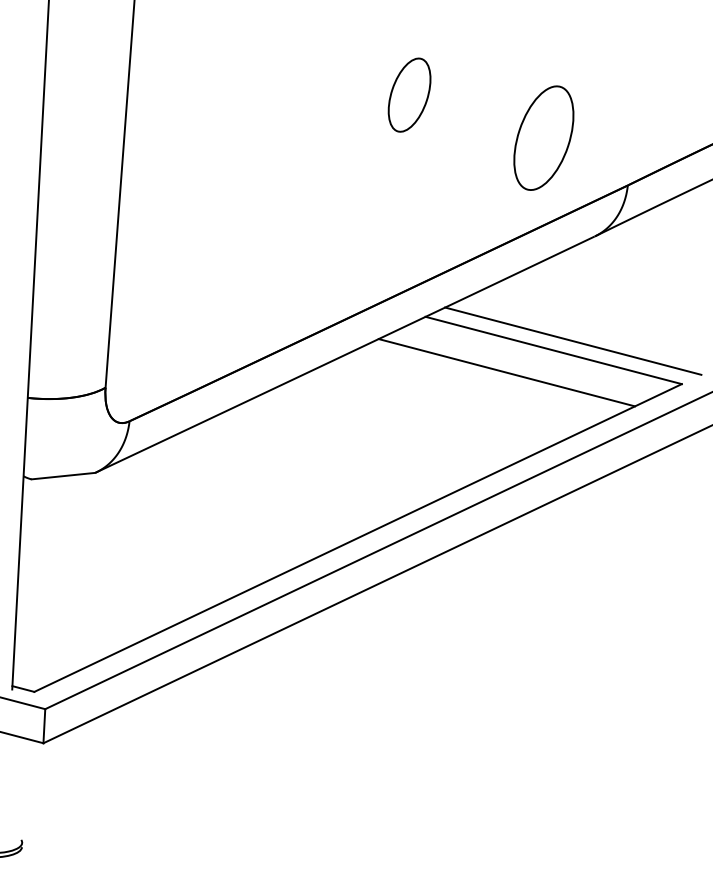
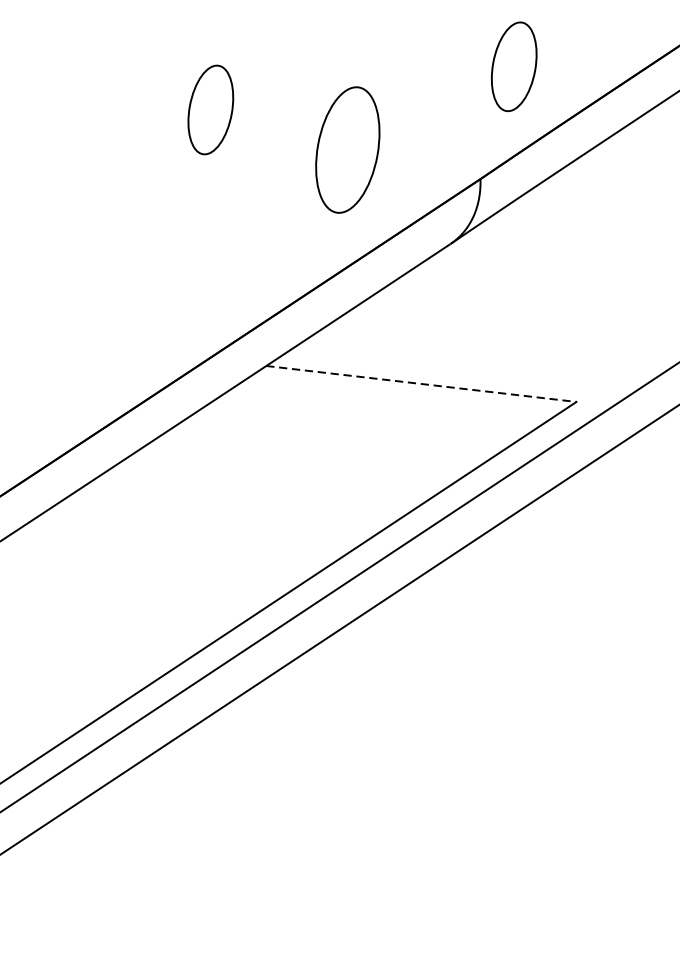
part: (669, 94) -> (513, 66), added
part: (543, 137) -> (347, 149), moved
line: (573, 340) -> (442, 369), removed
line: (553, 350) -> (421, 384), solid -> dashed
line: (506, 372) -> (369, 417), removed

